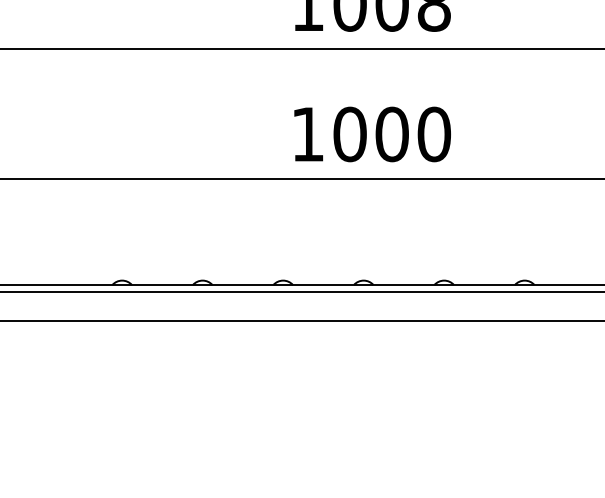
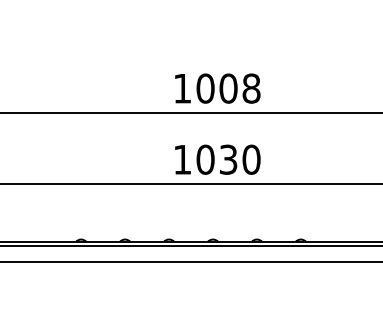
text: (392, 133) -> (228, 159), 1000 -> 1030

